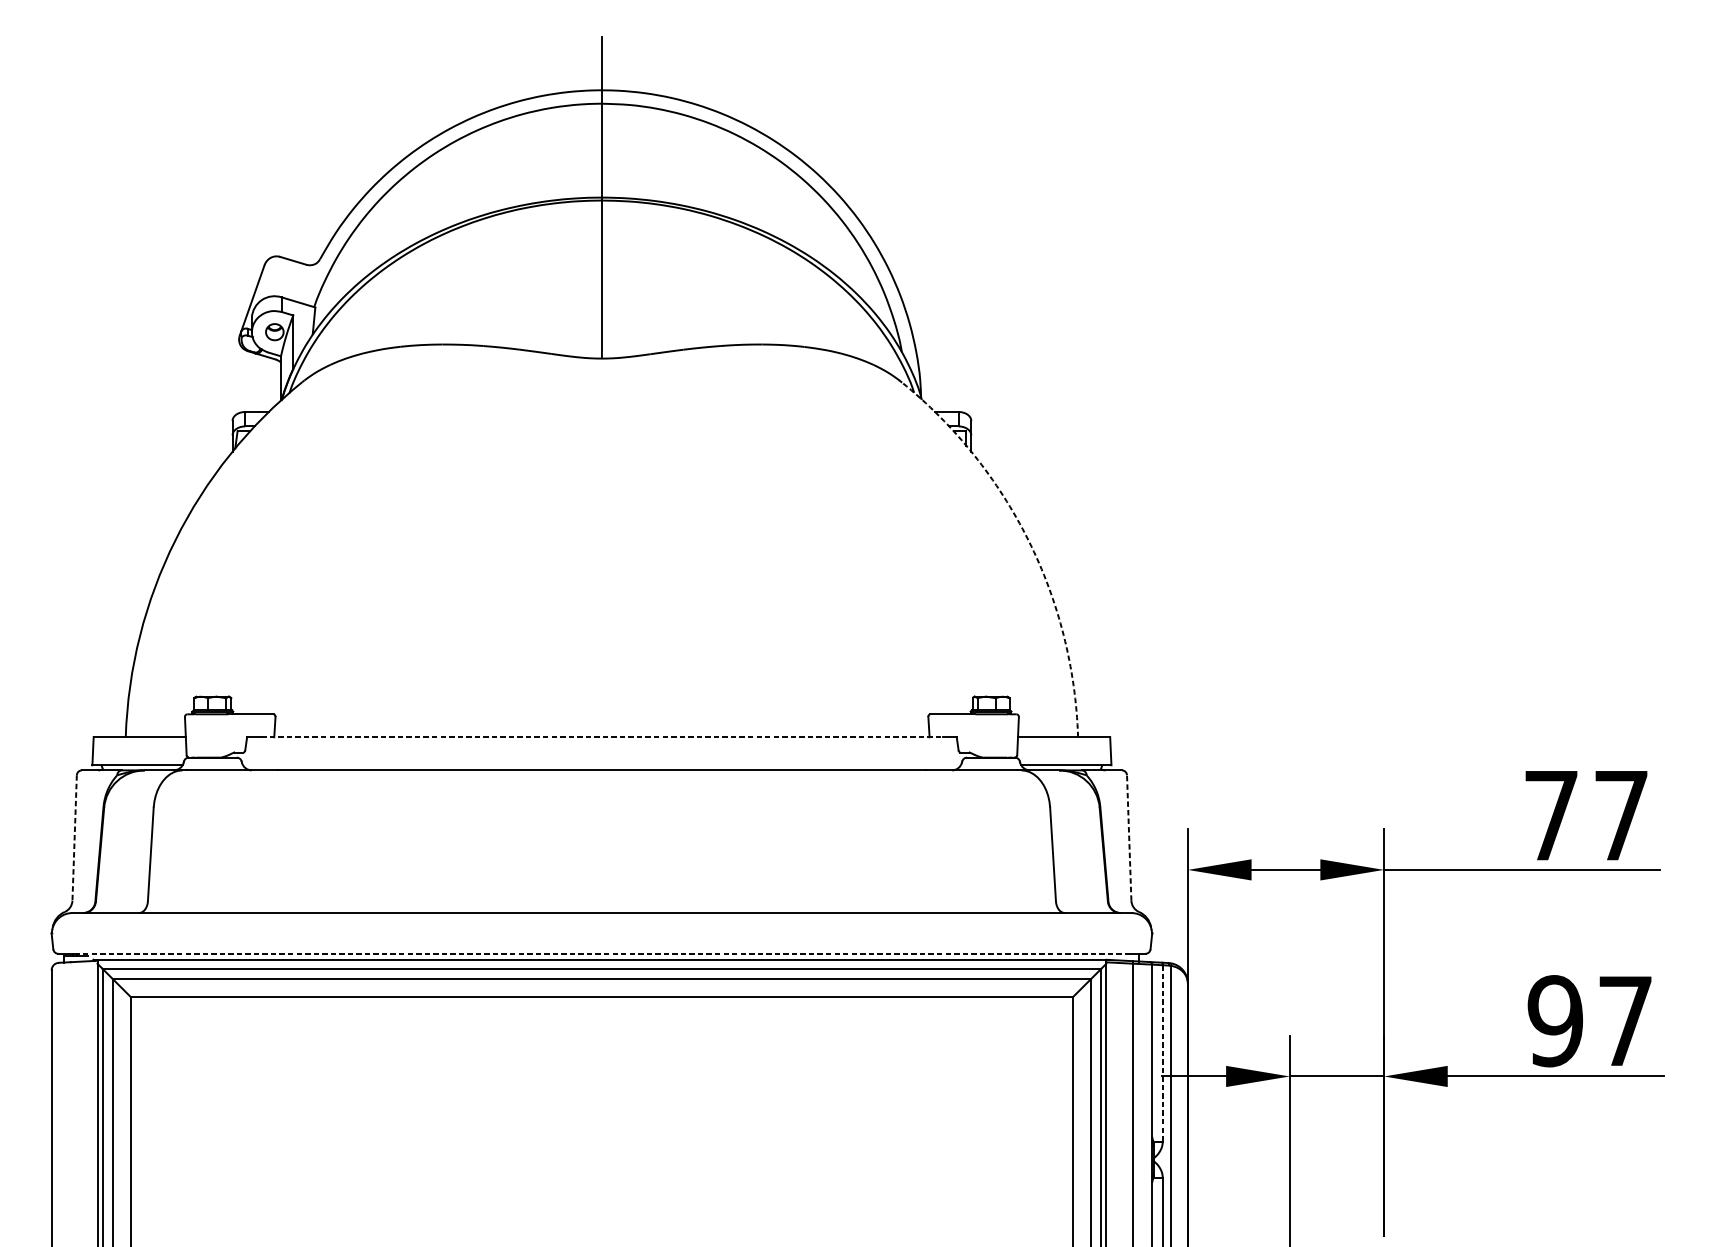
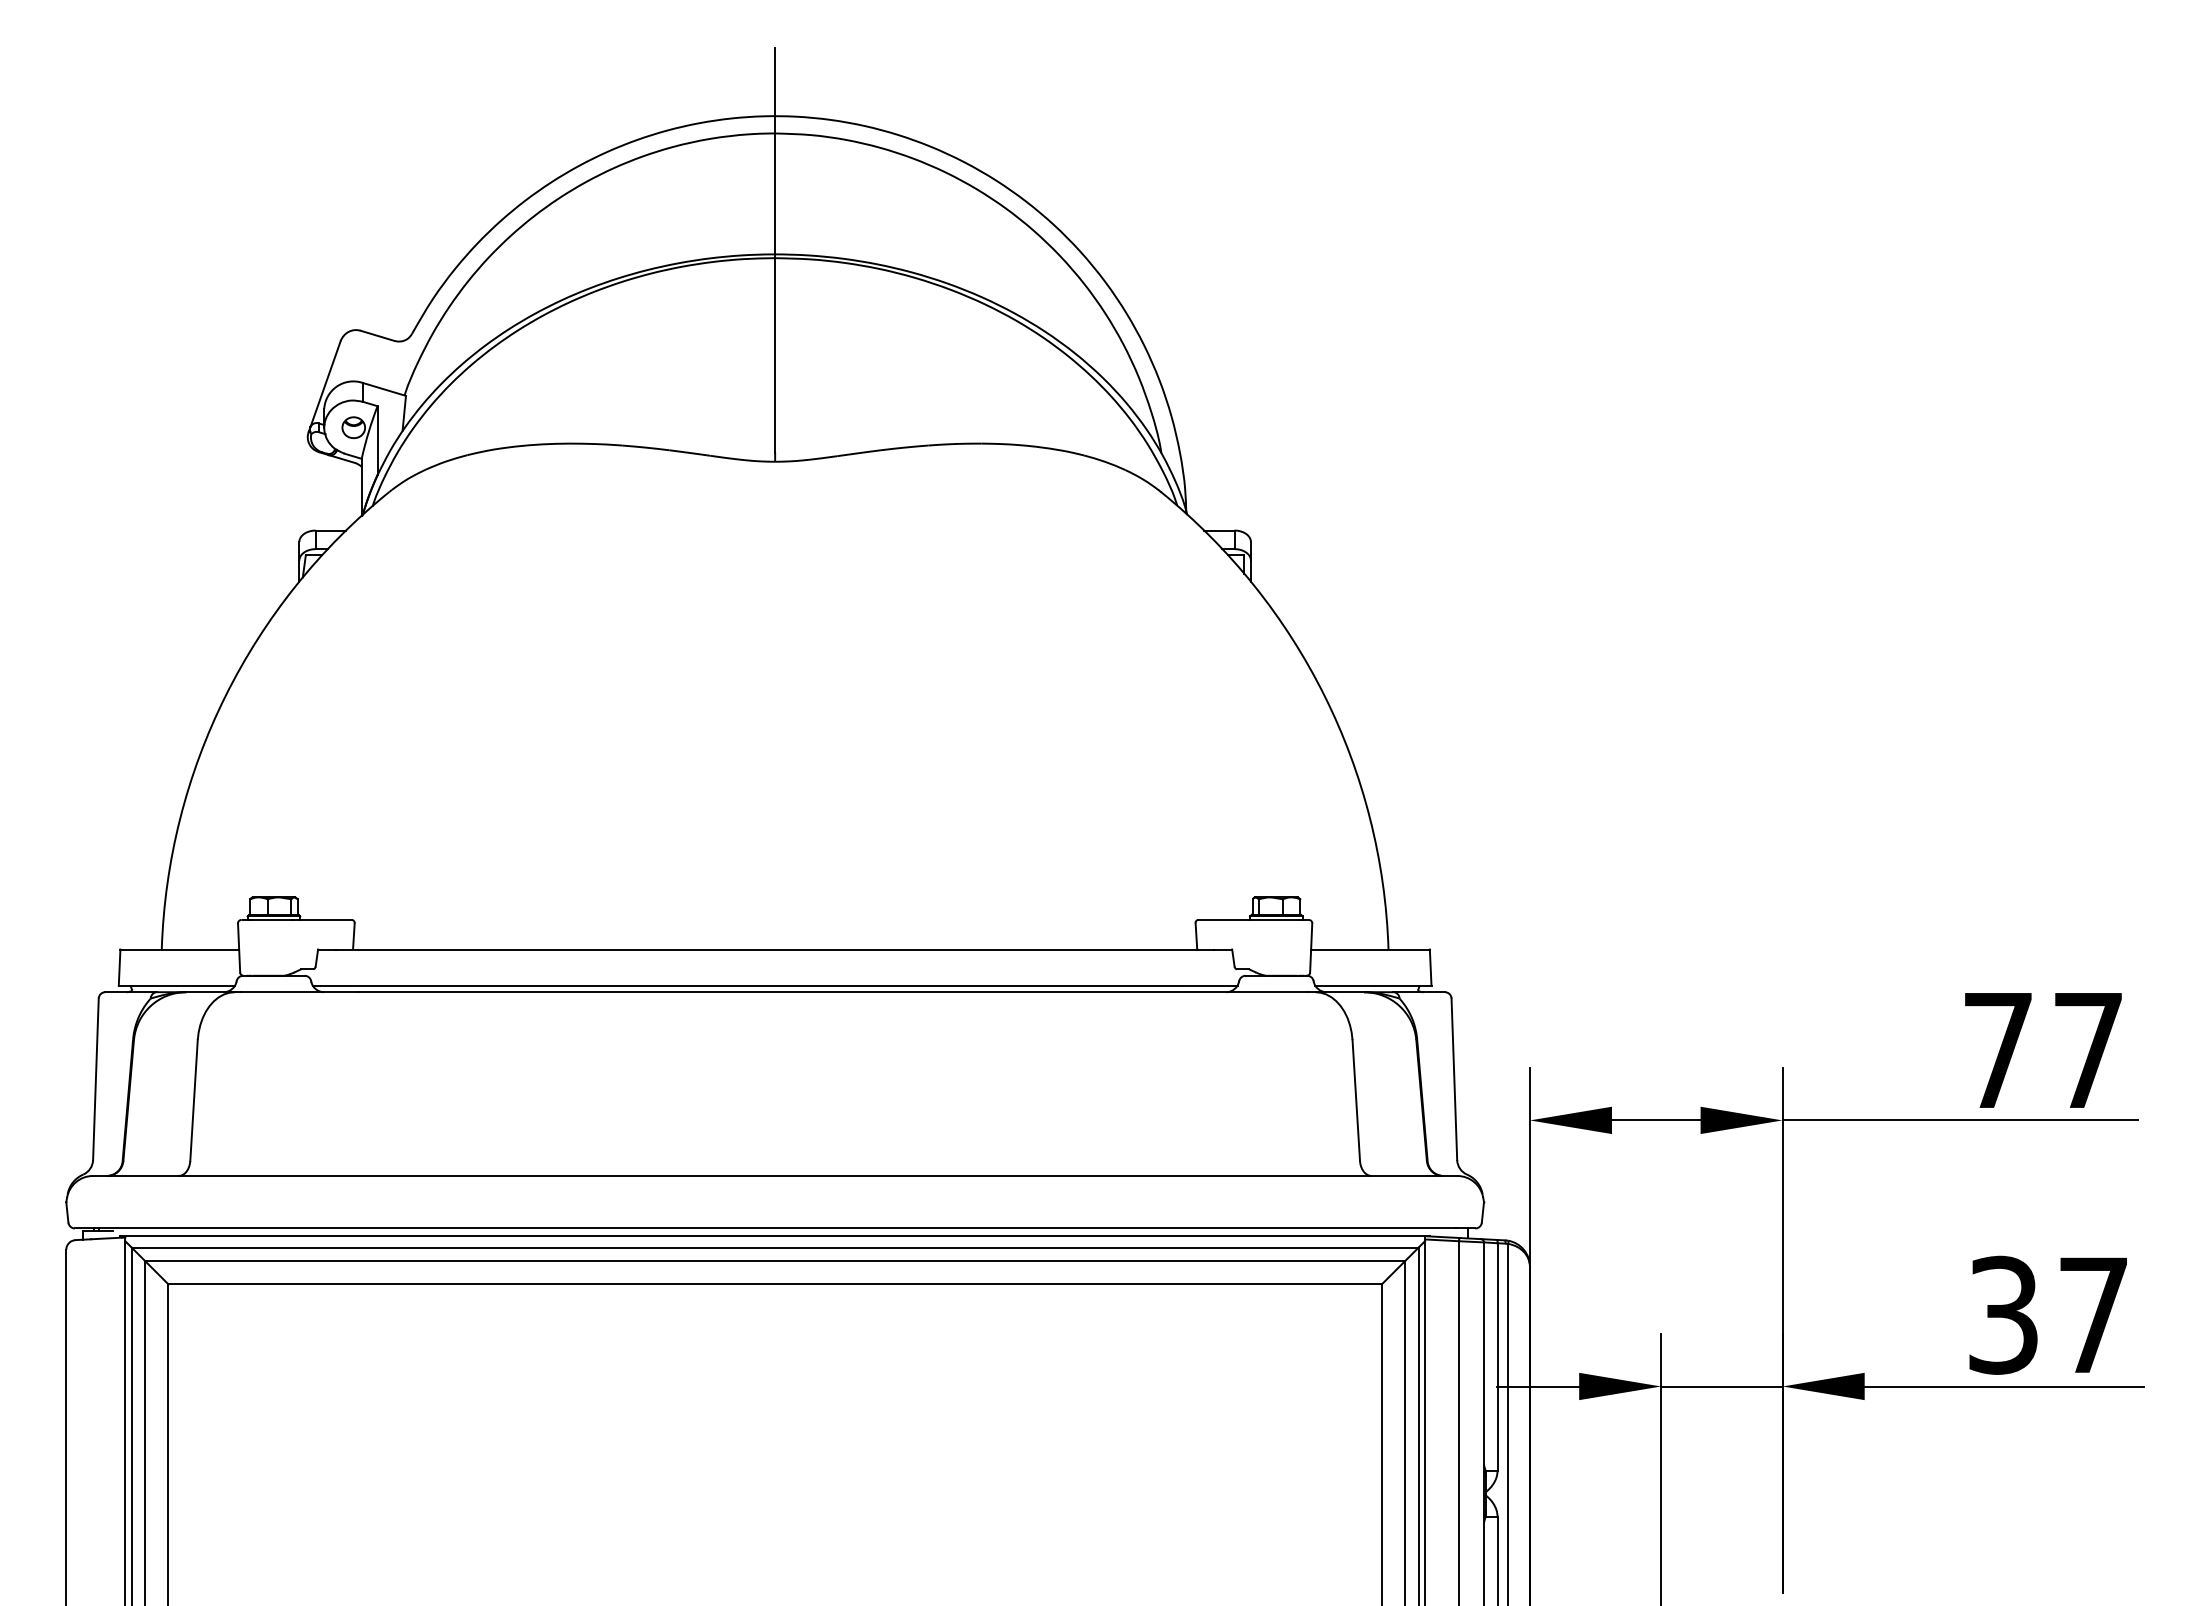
arc: (1028, 540) -> (1324, 695), dashed -> solid
line: (602, 737) -> (775, 949), dashed -> solid
line: (601, 765) -> (774, 985), added
line: (74, 838) -> (95, 1079), dashed -> solid
line: (1129, 838) -> (1454, 1079), dashed -> solid
line: (602, 953) -> (775, 1228), dashed -> solid
text: (1554, 1020) -> (2002, 1314), 97 -> 37
line: (1162, 1053) -> (1497, 1356), dashed -> solid

